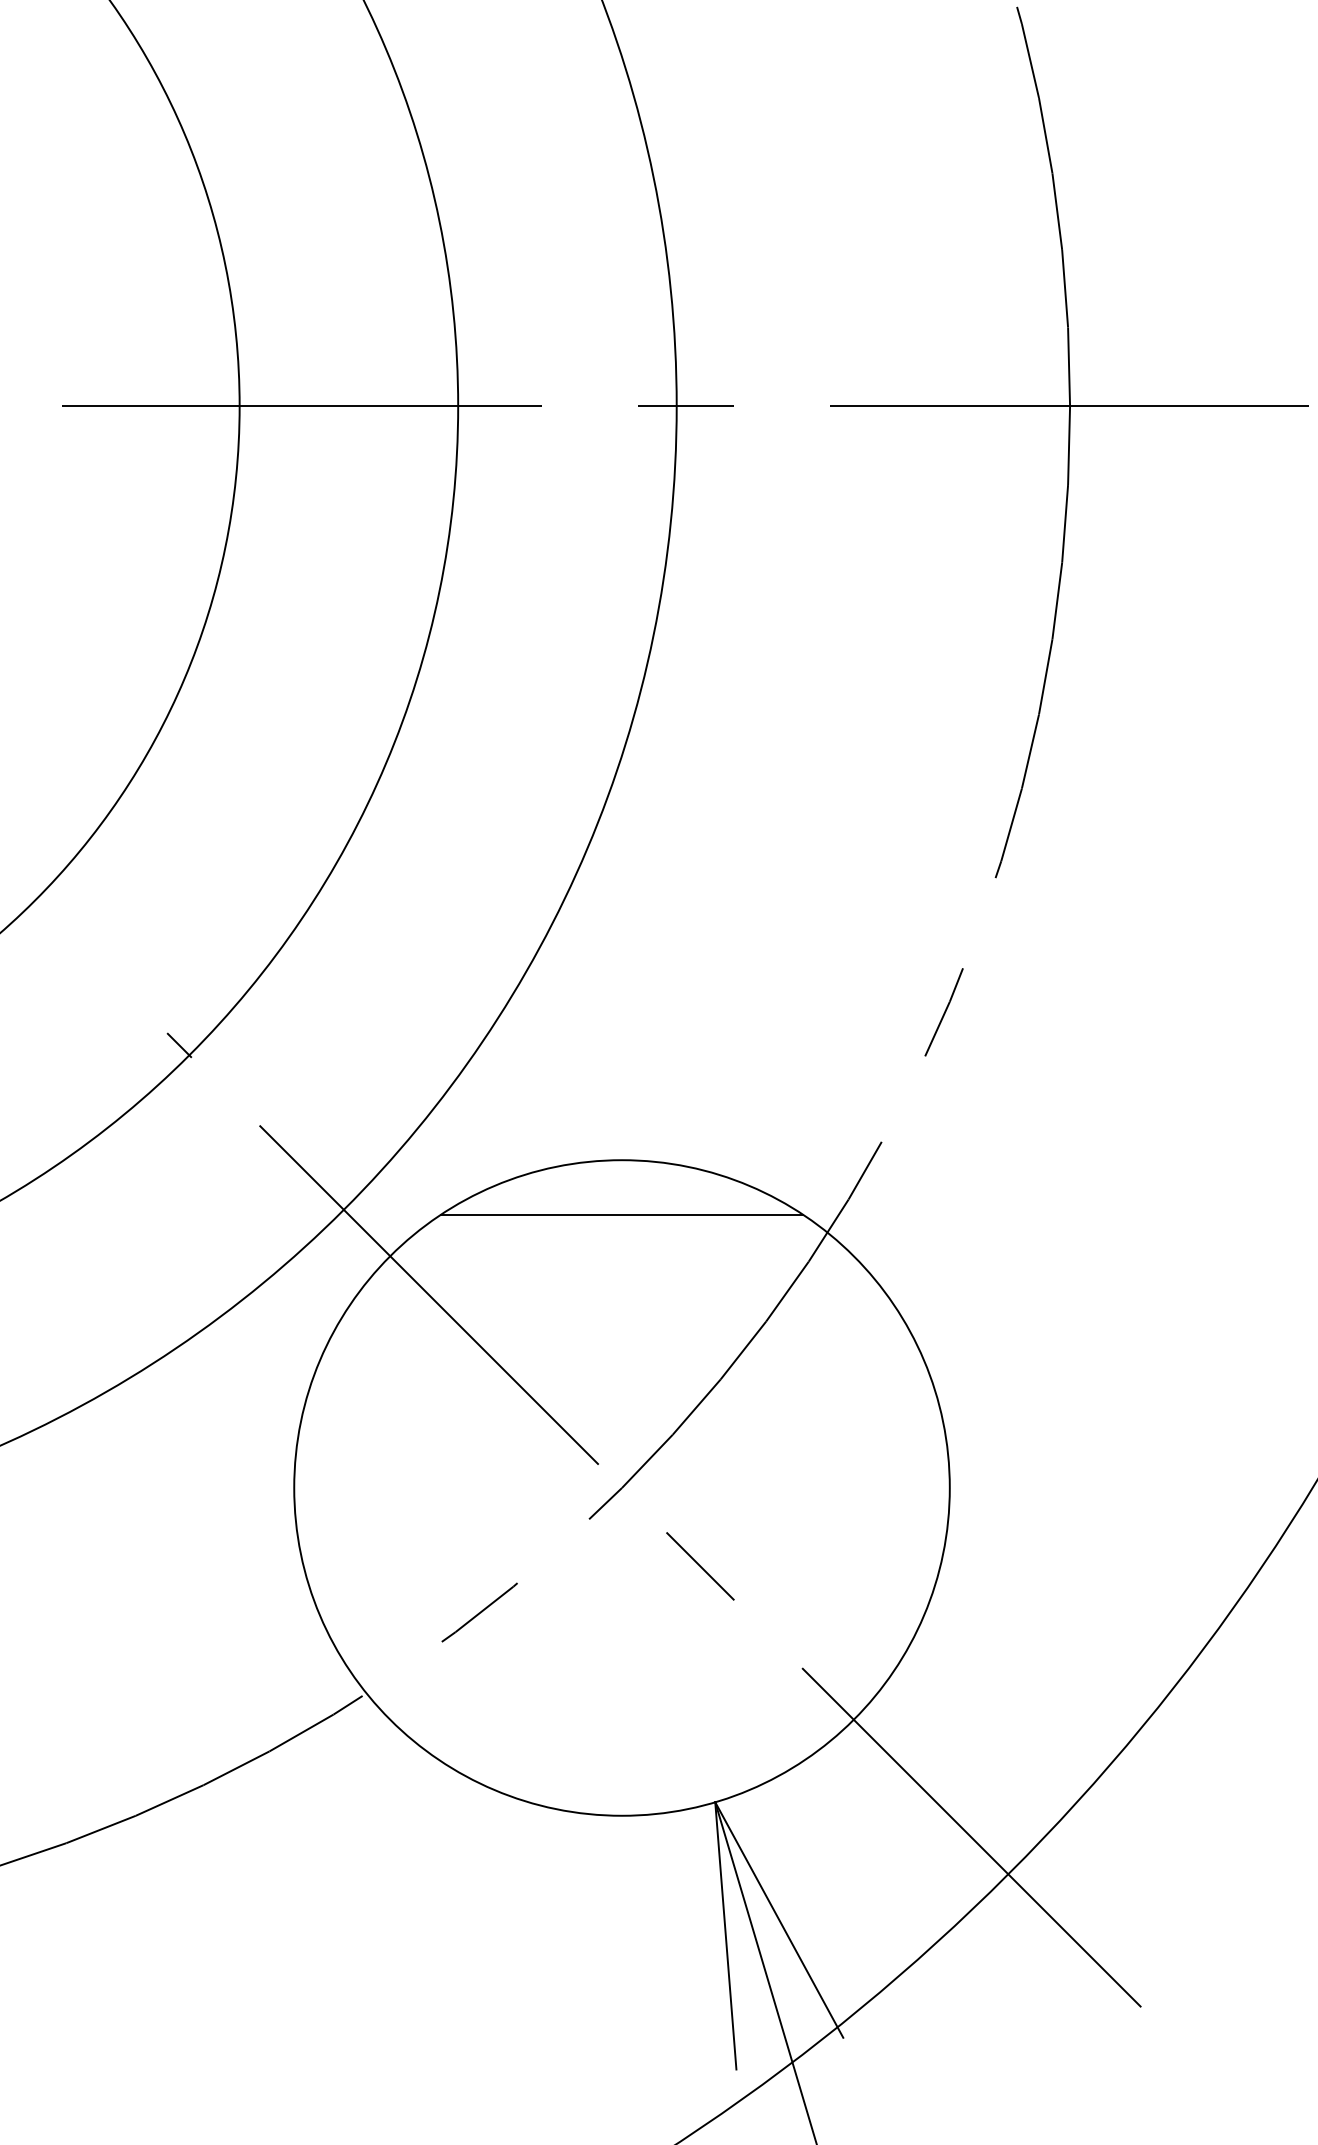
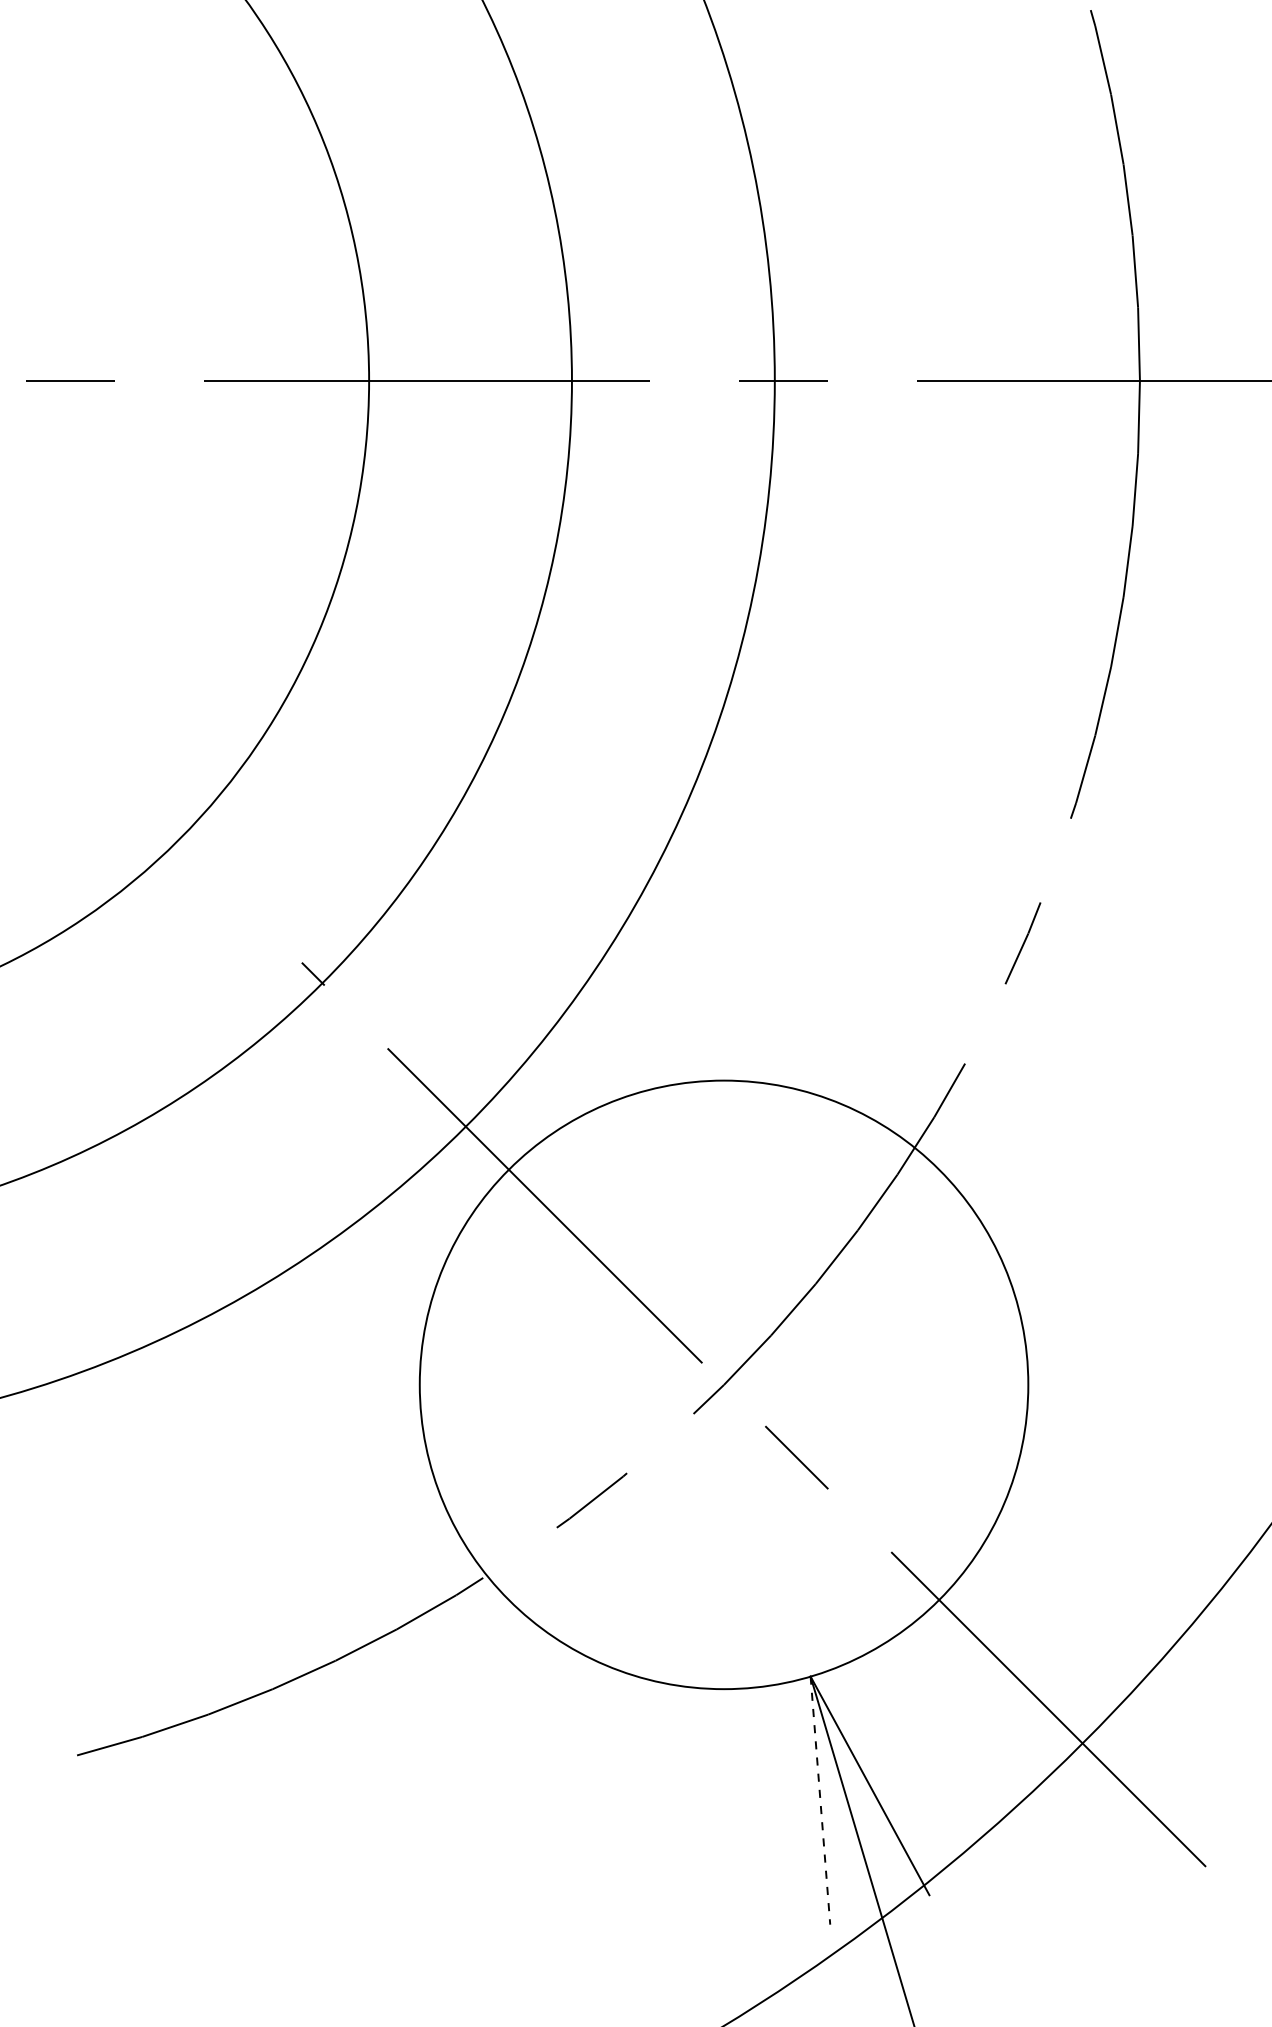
line: (621, 1215) -> (723, 1131), removed
line: (725, 1936) -> (820, 1801), solid -> dashed

